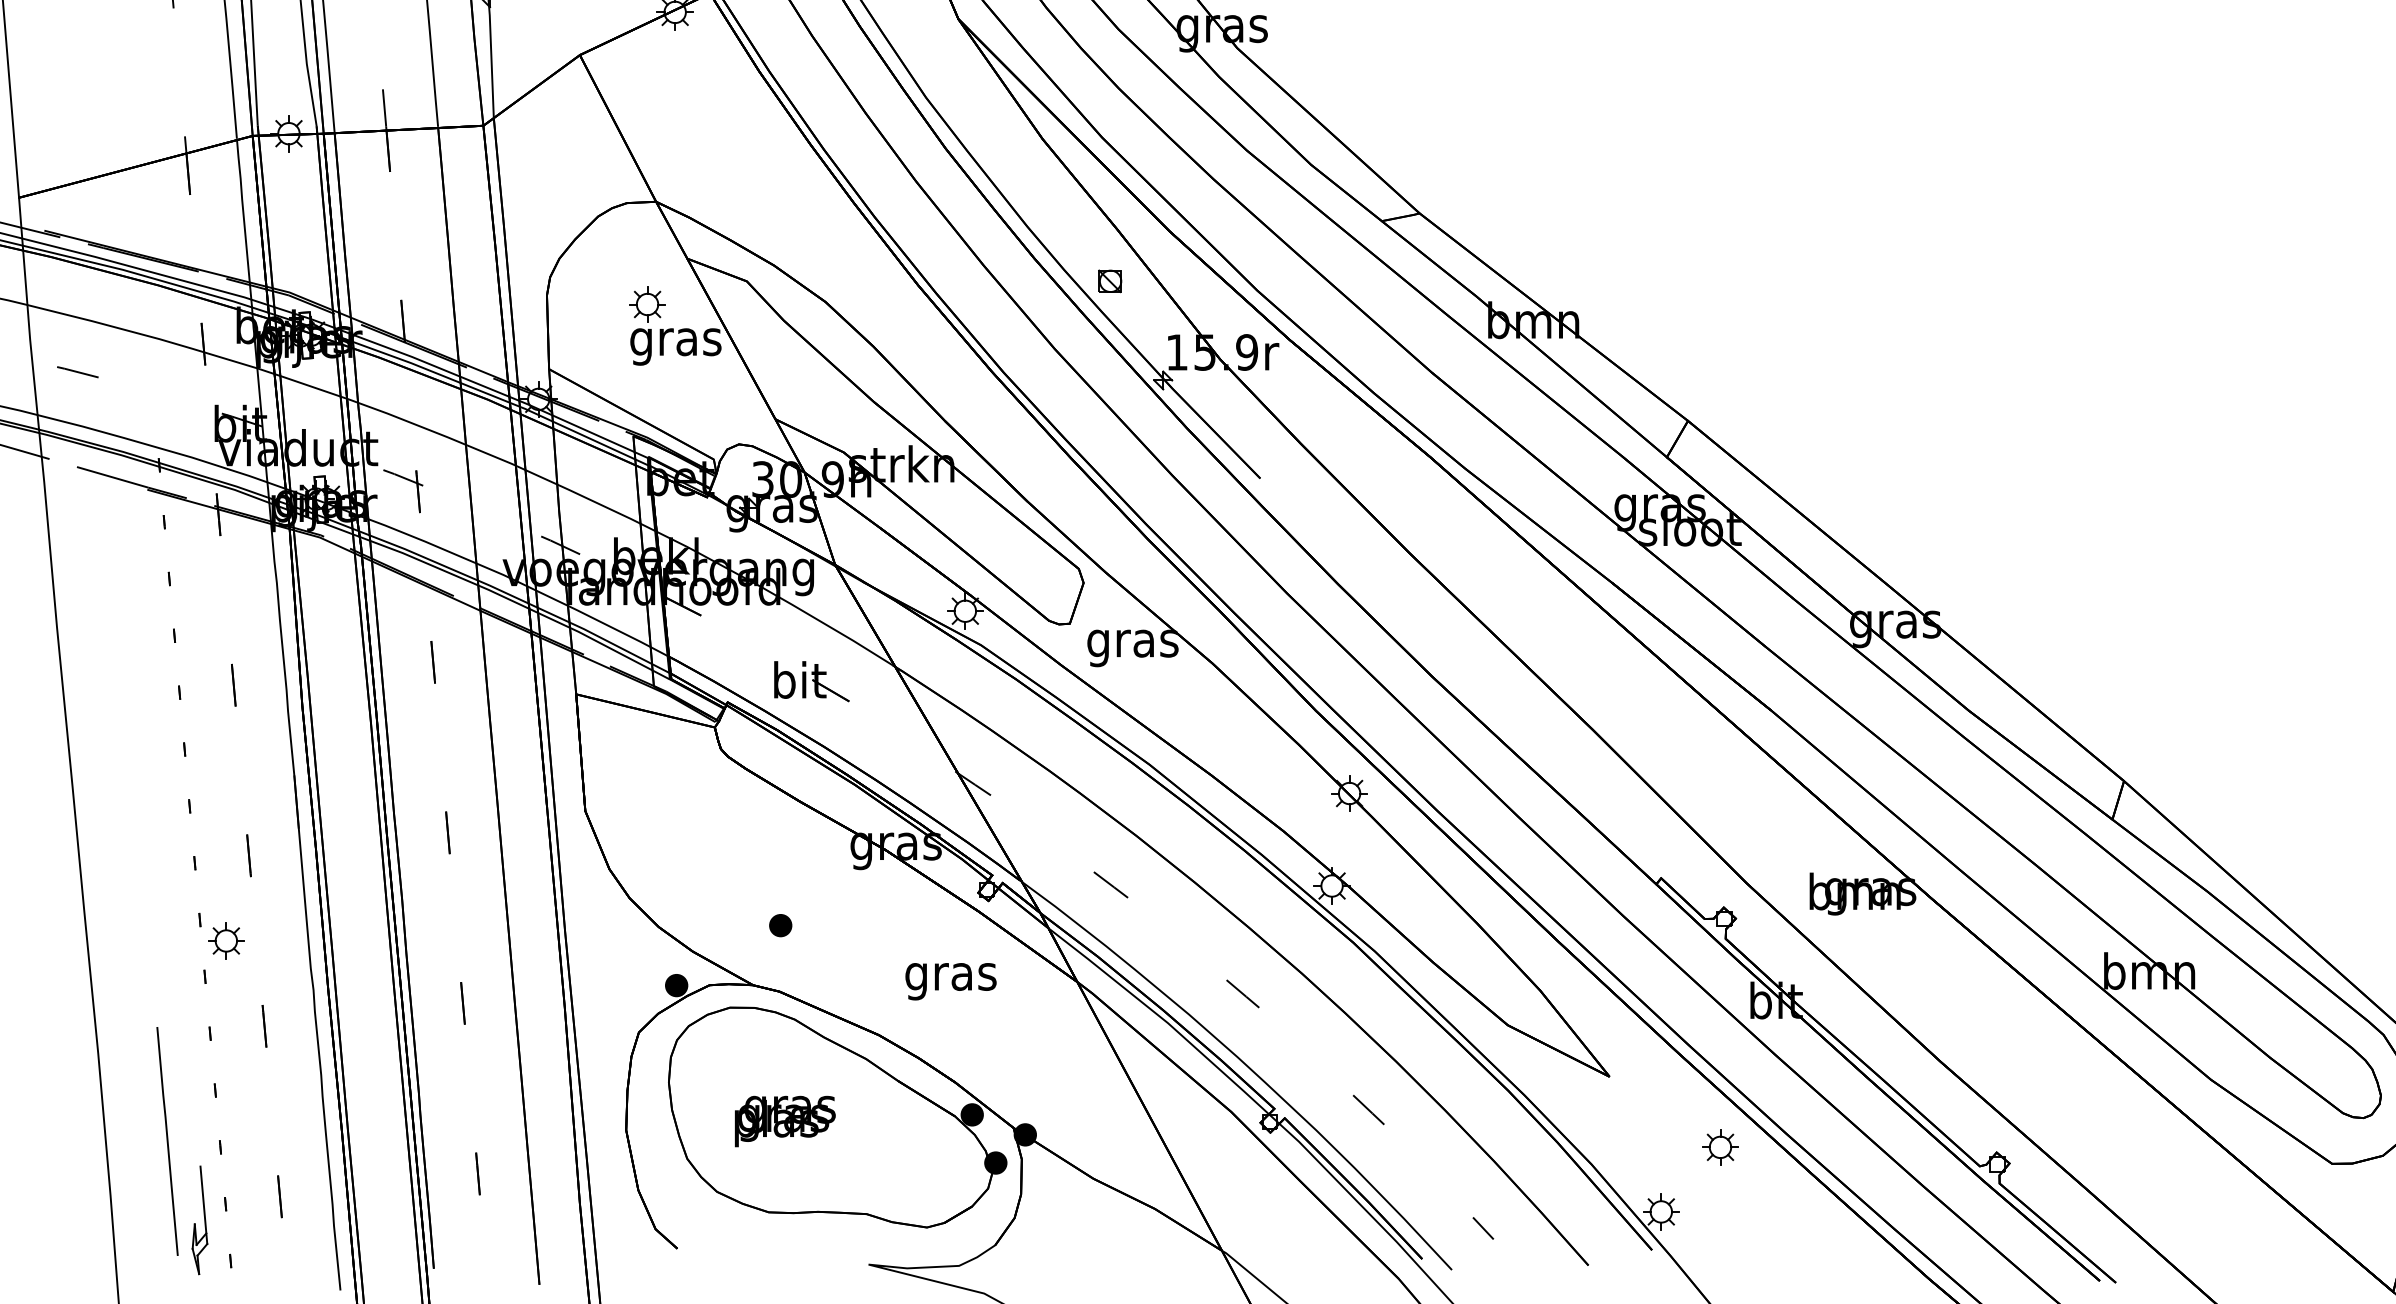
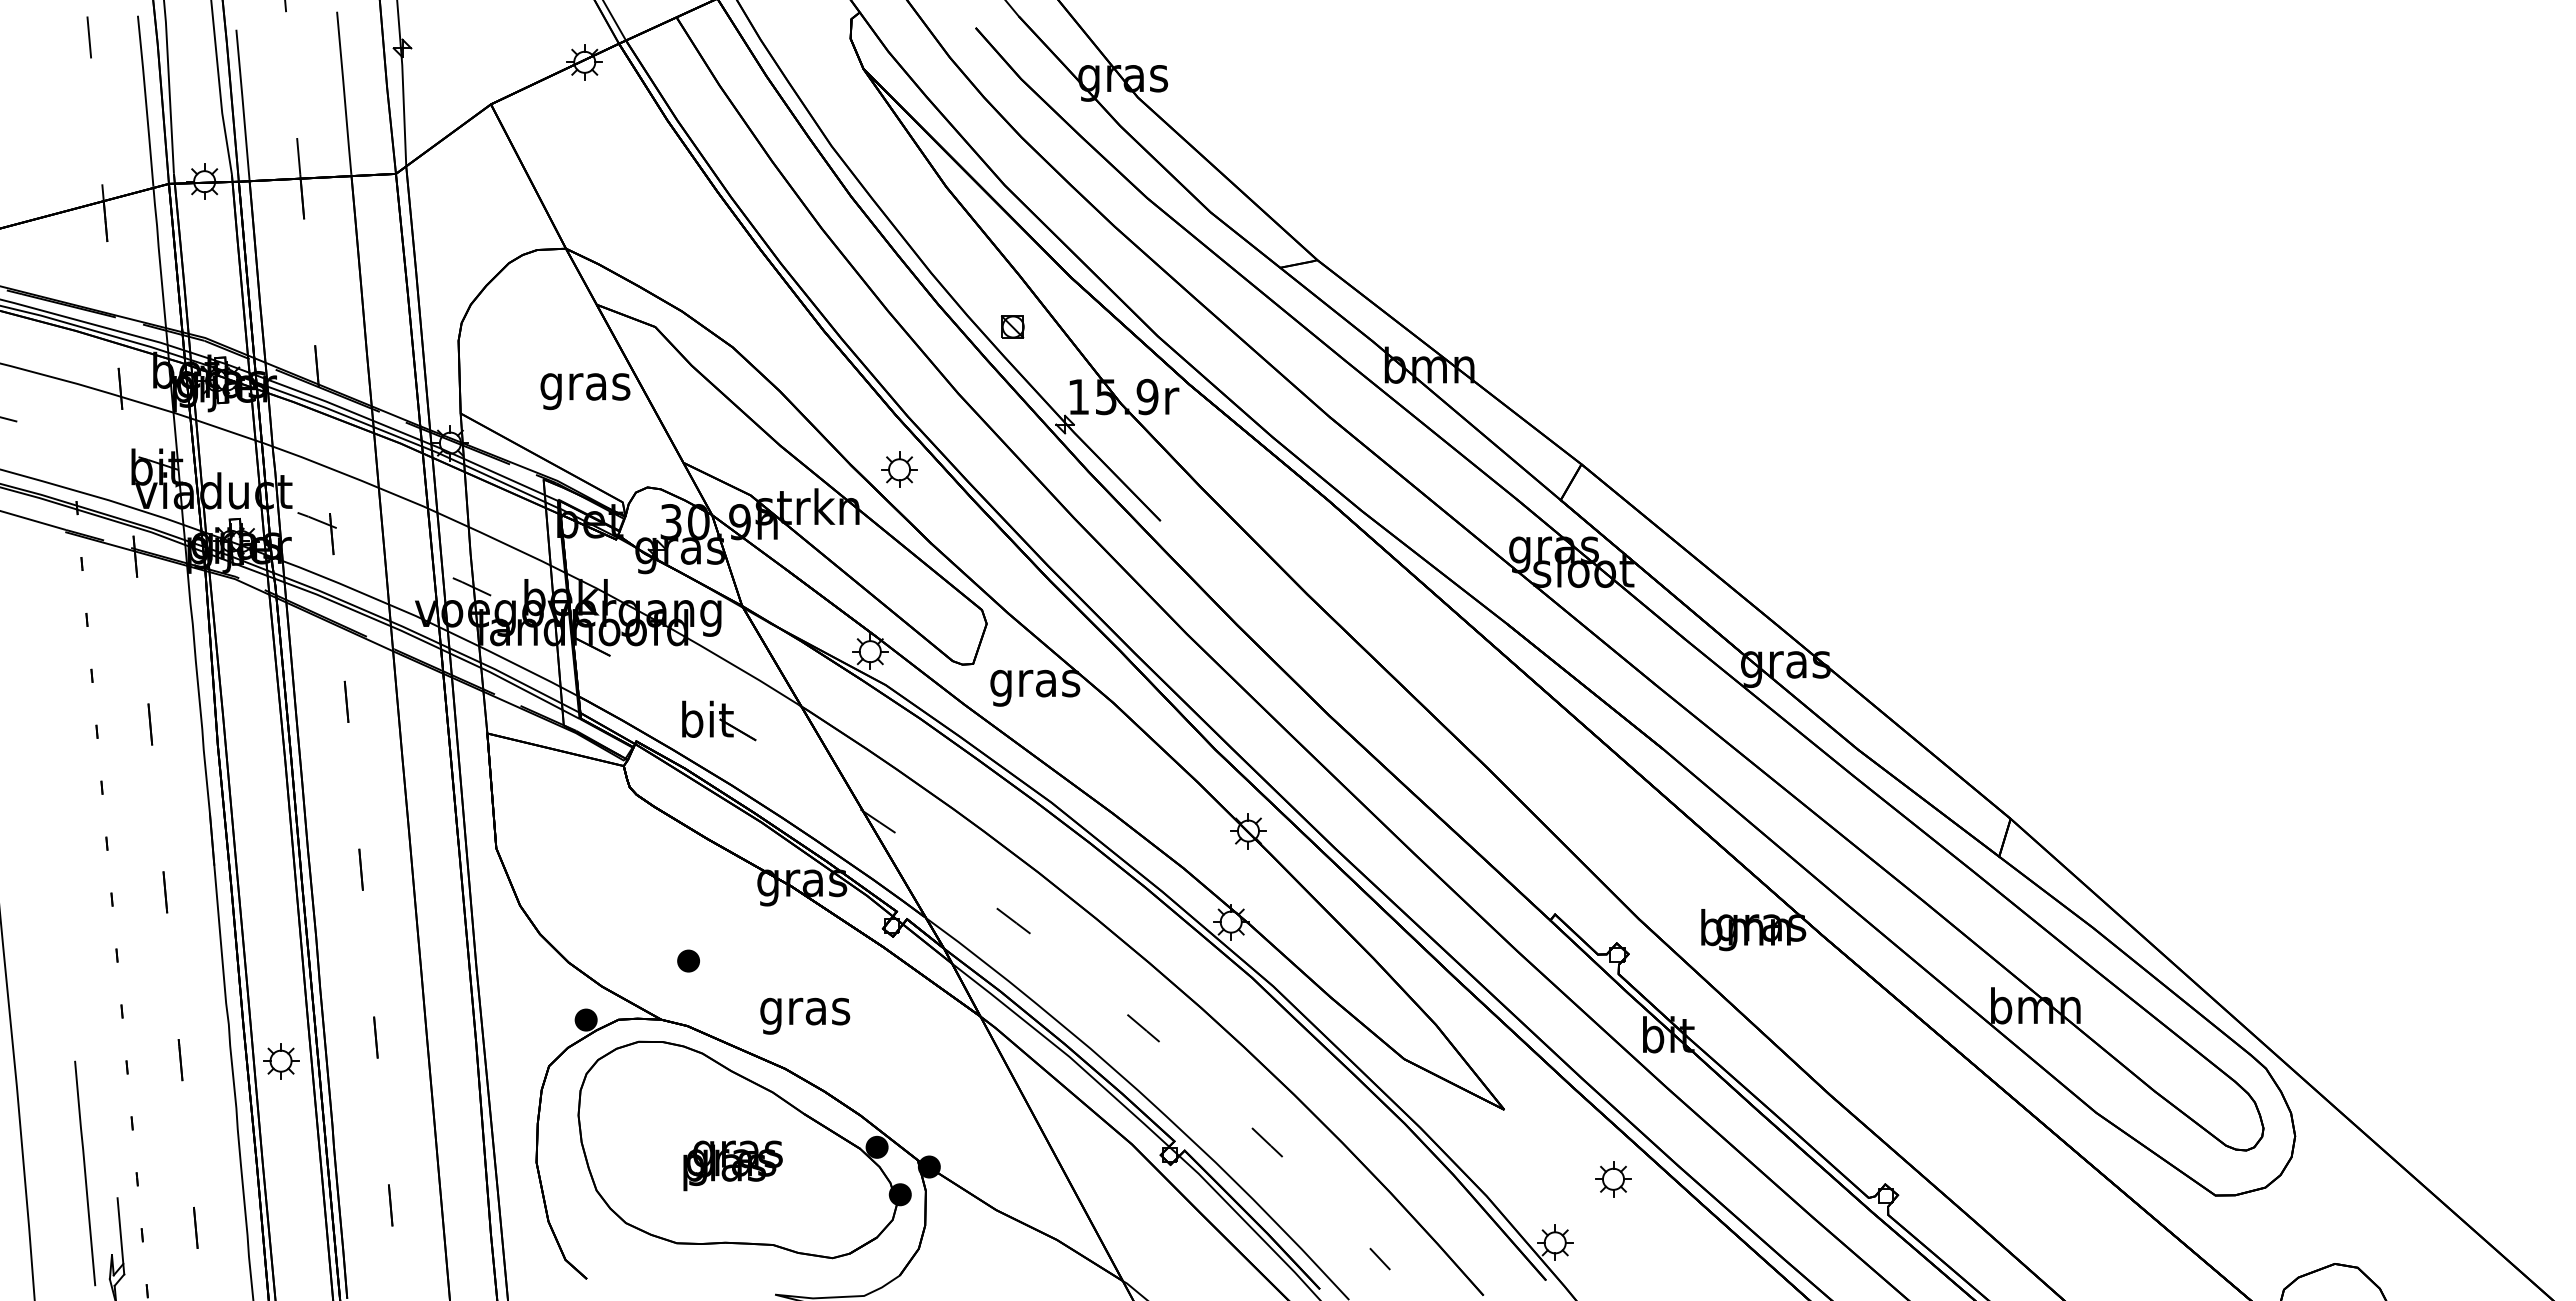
part: (647, 304) -> (899, 469), moved
part: (226, 941) -> (281, 1061), moved
text: (951, 980) -> (805, 1015), moved
text: (784, 1121) -> (732, 1165), moved

